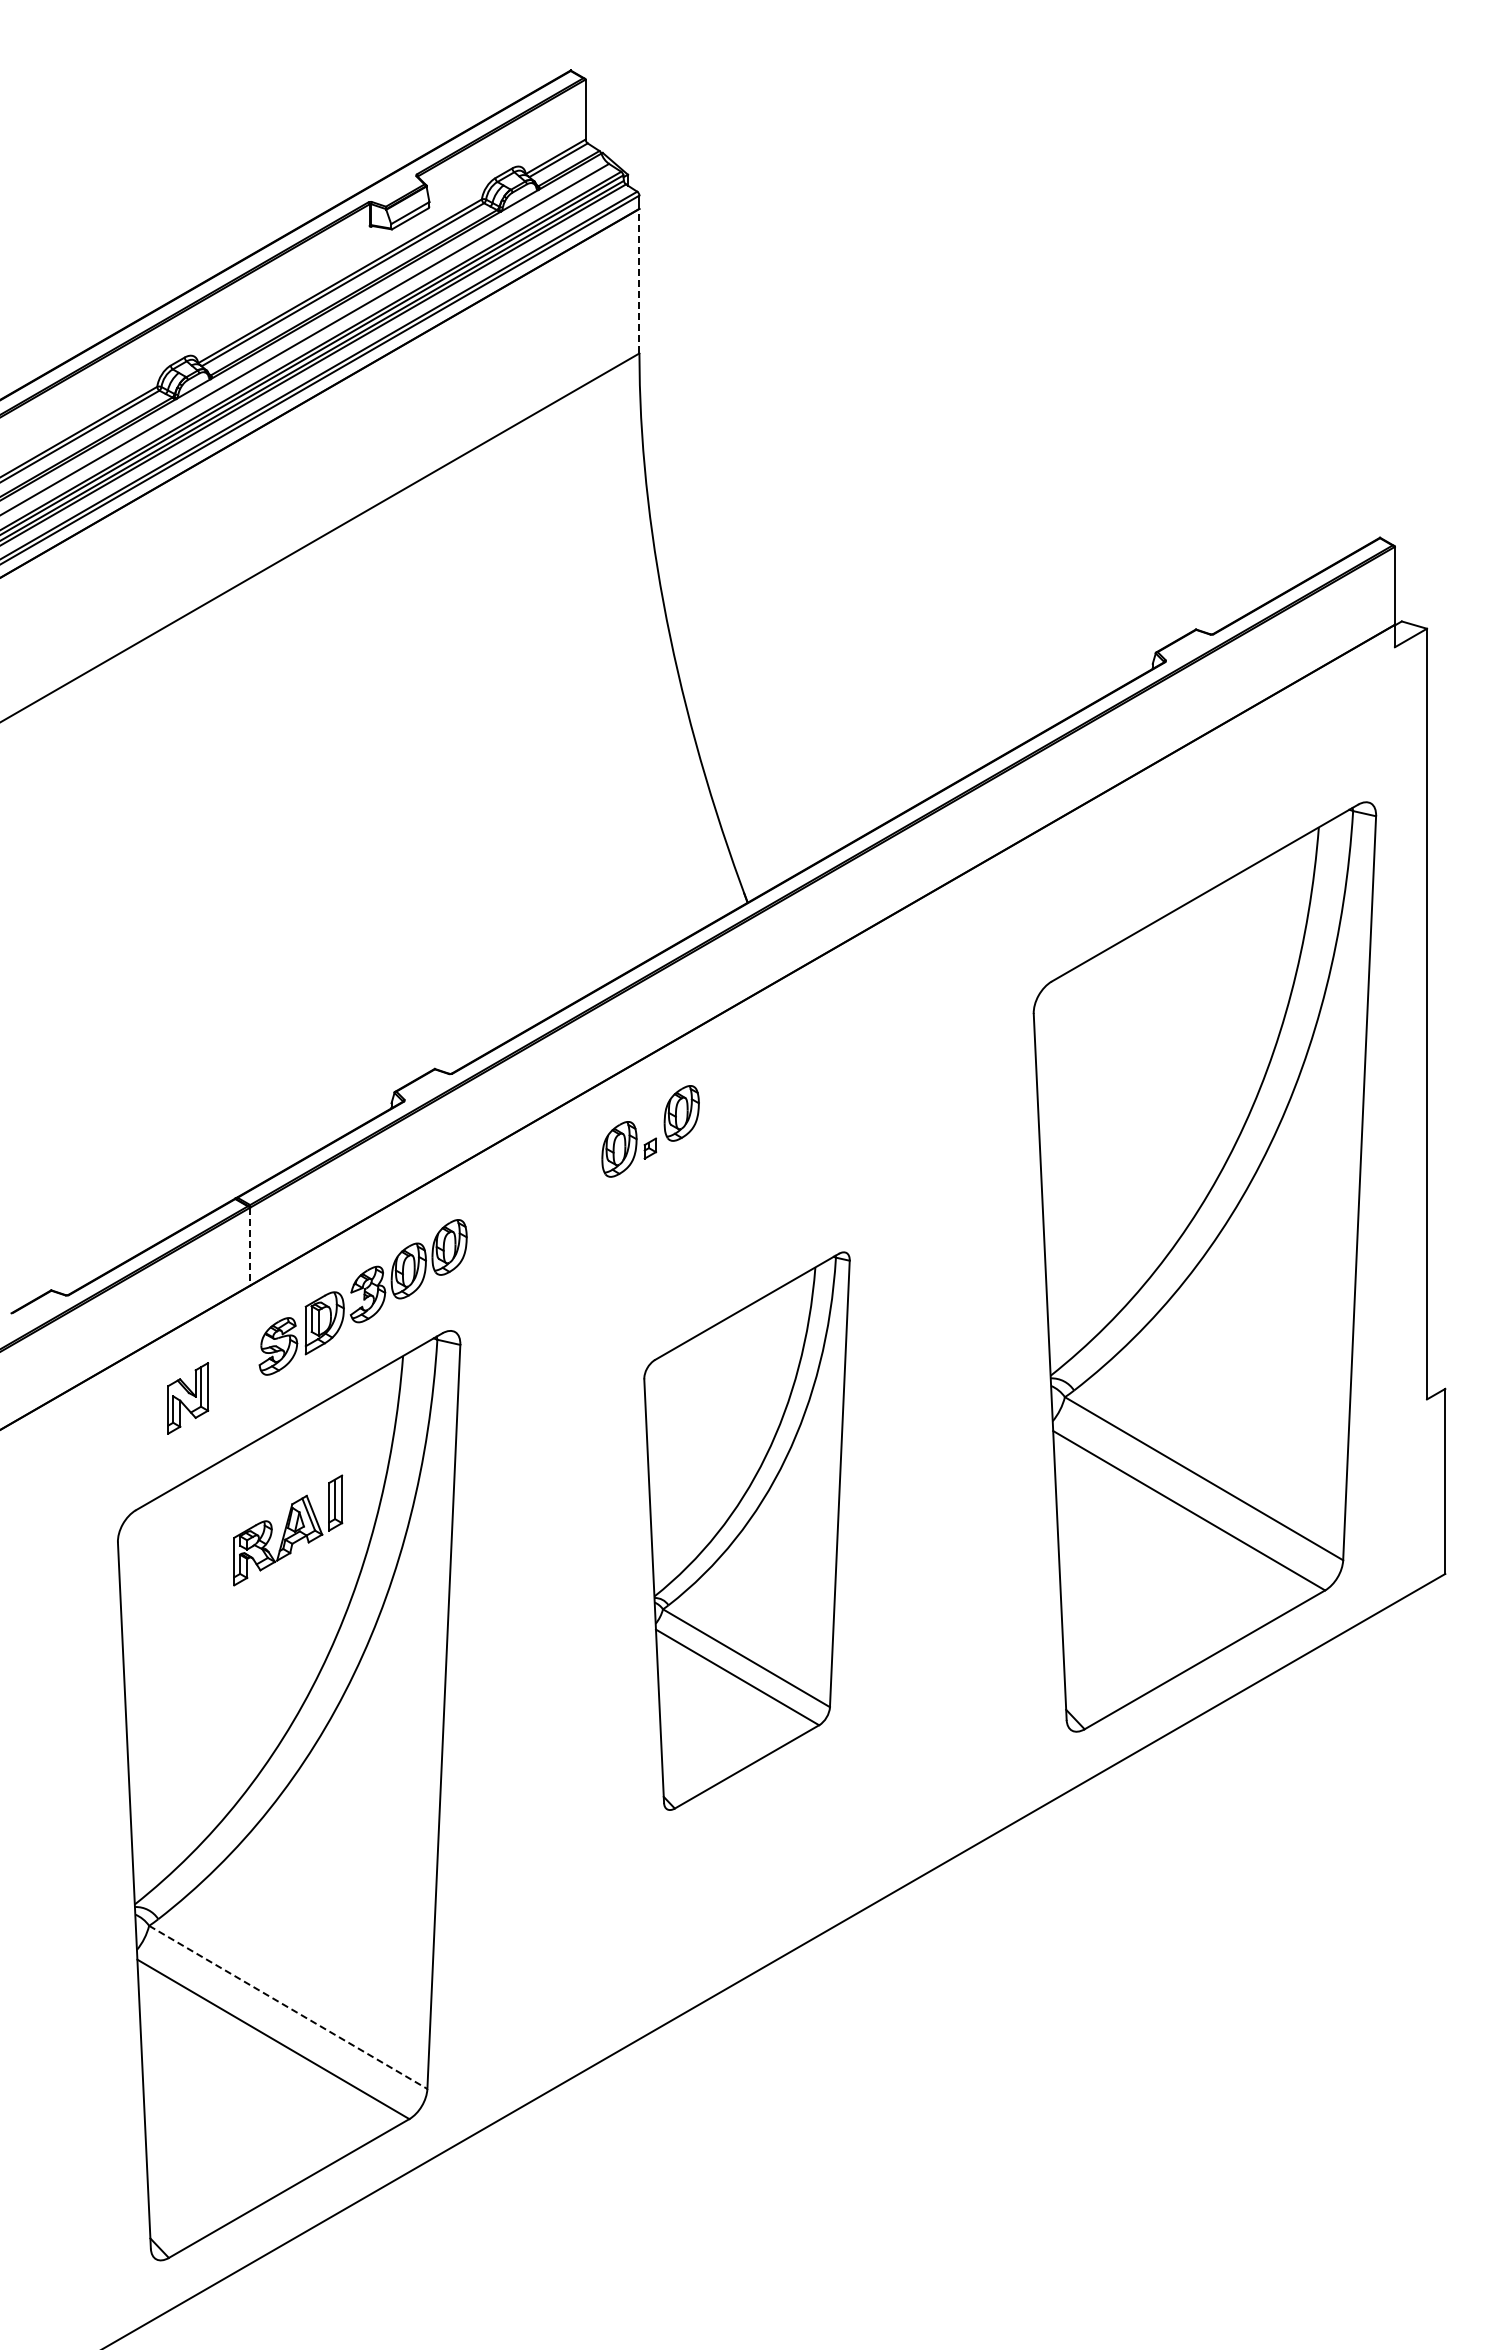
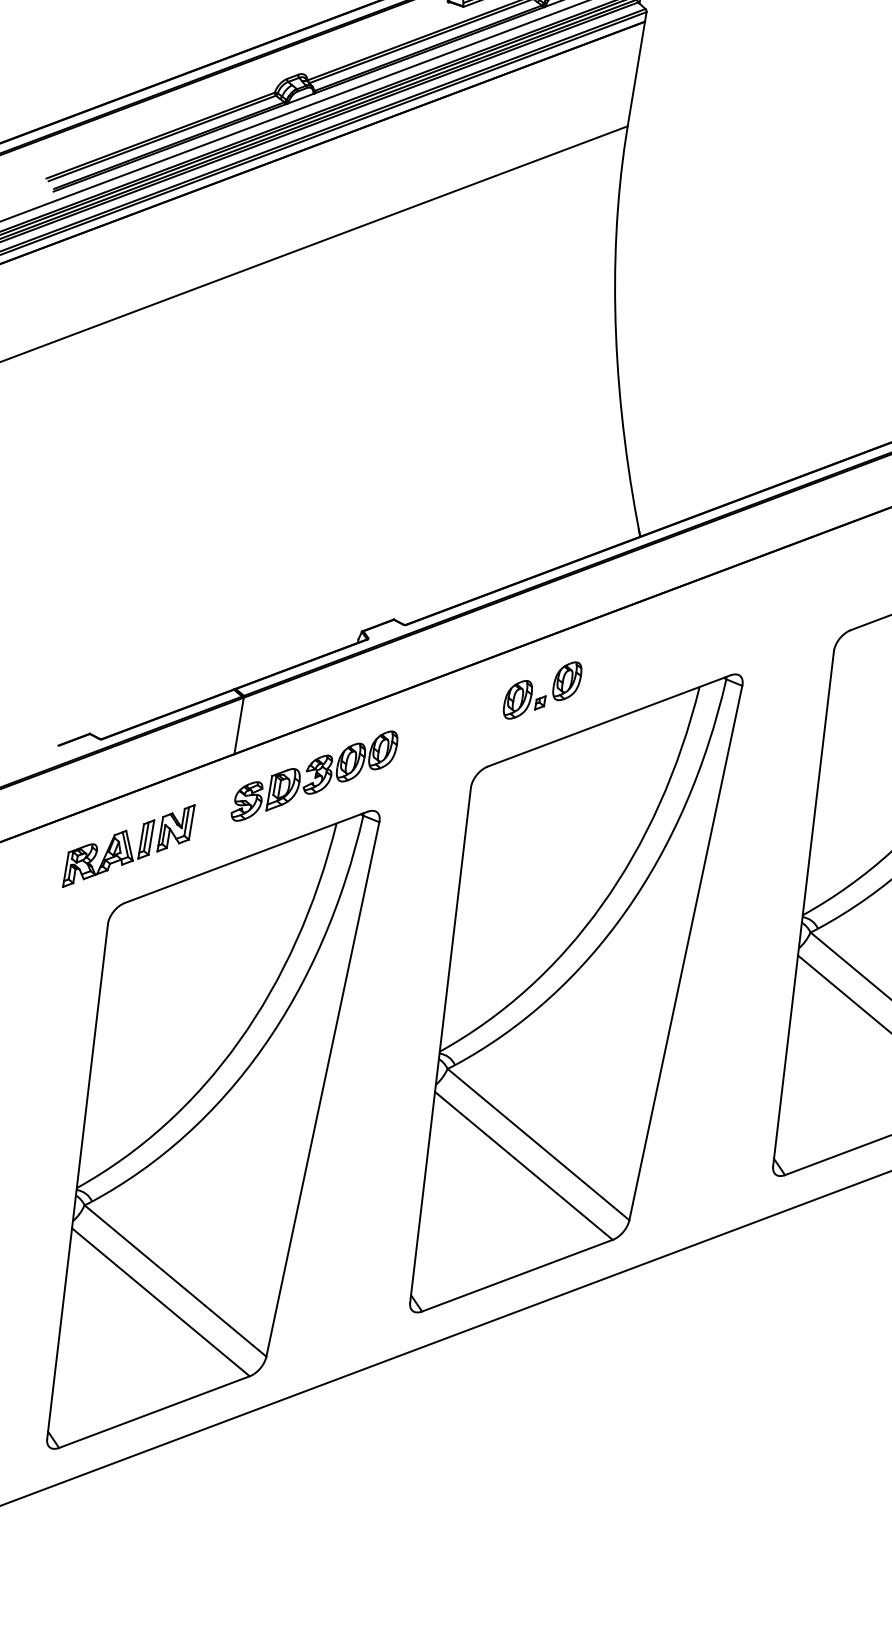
line: (639, 280) -> (636, 73), dashed -> solid
line: (250, 1246) -> (239, 725), dashed -> solid
part: (288, 1530) -> (108, 853), moved
part: (746, 1530) -> (564, 990), size x1.67
line: (288, 2007) -> (175, 1281), dashed -> solid

